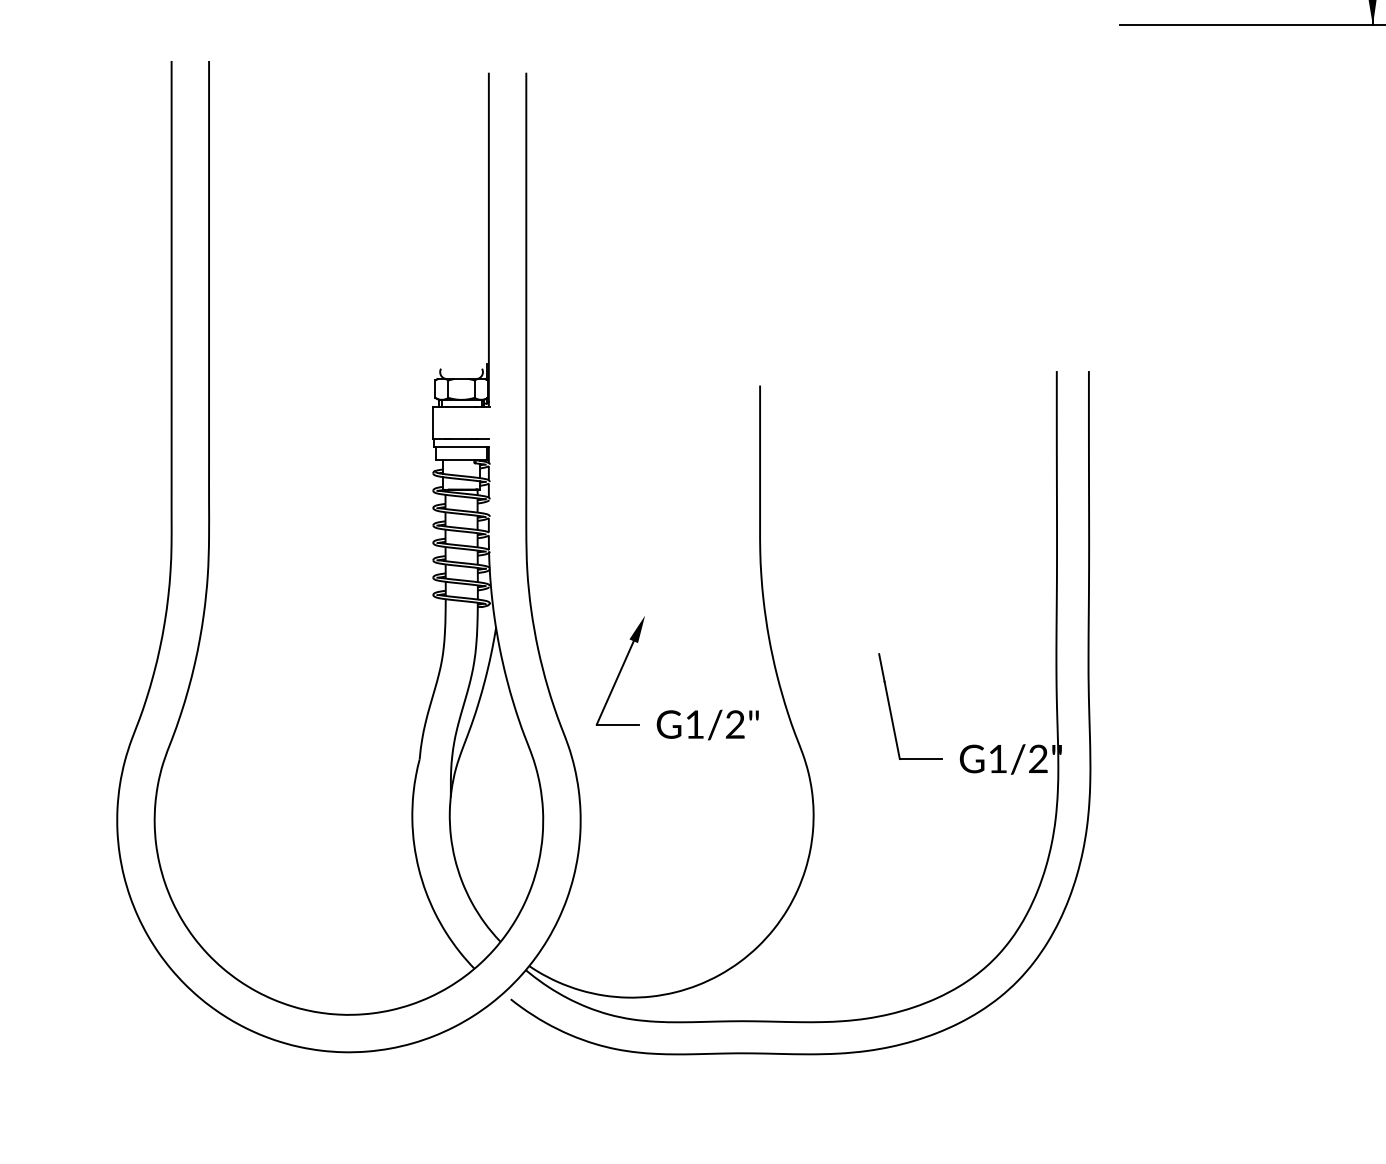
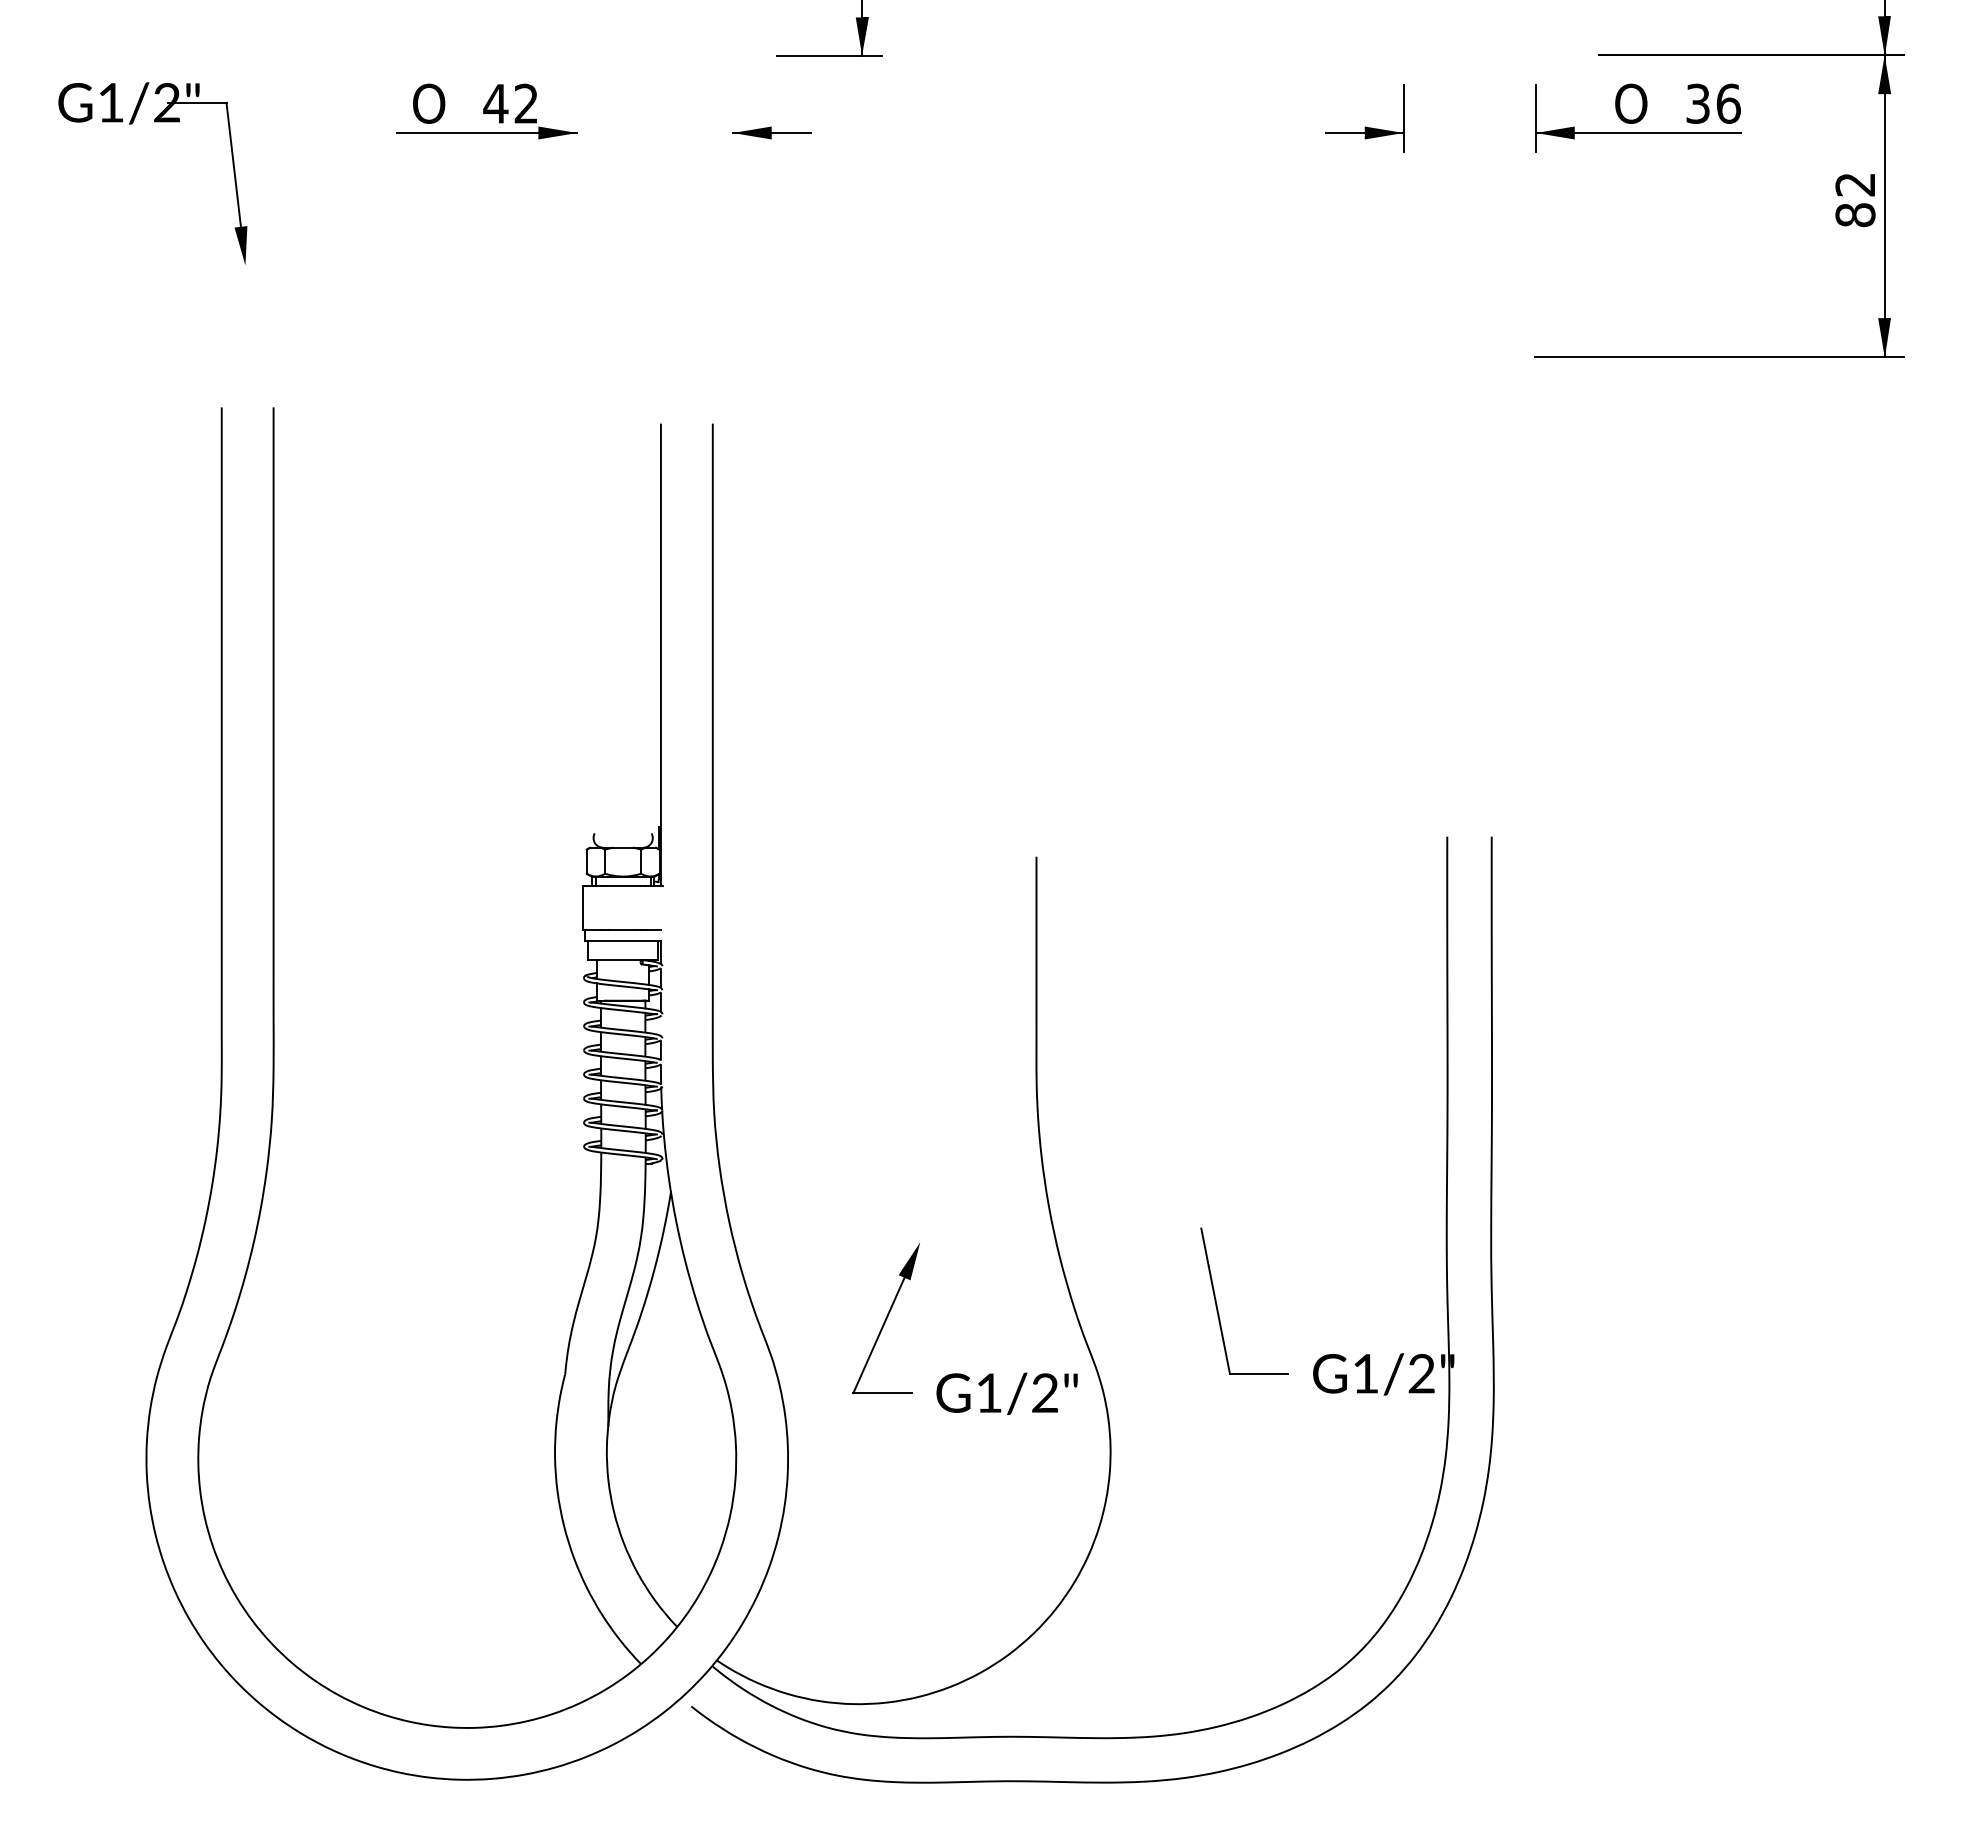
part: (674, 710) -> (961, 1373), moved

